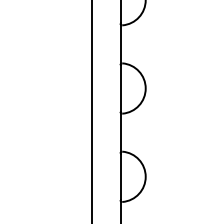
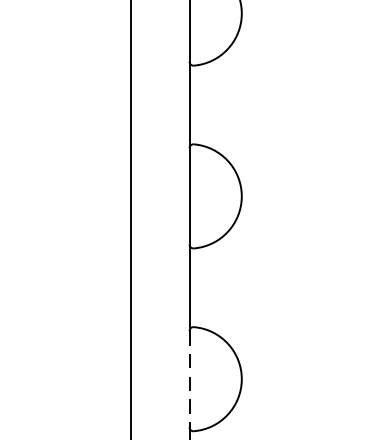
line: (120, 177) -> (189, 380), solid -> dashed

